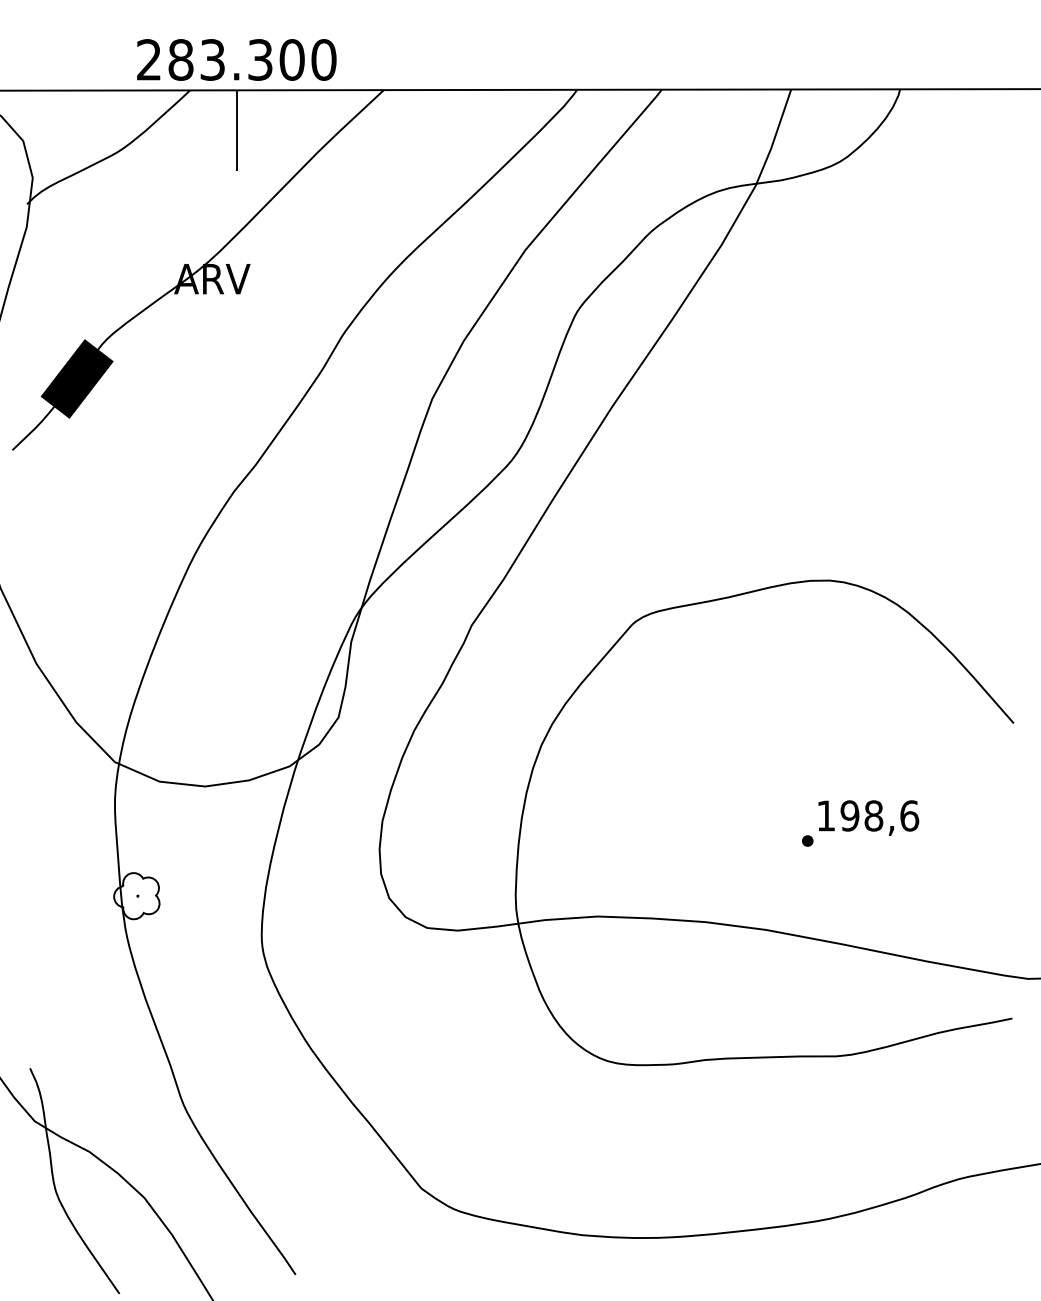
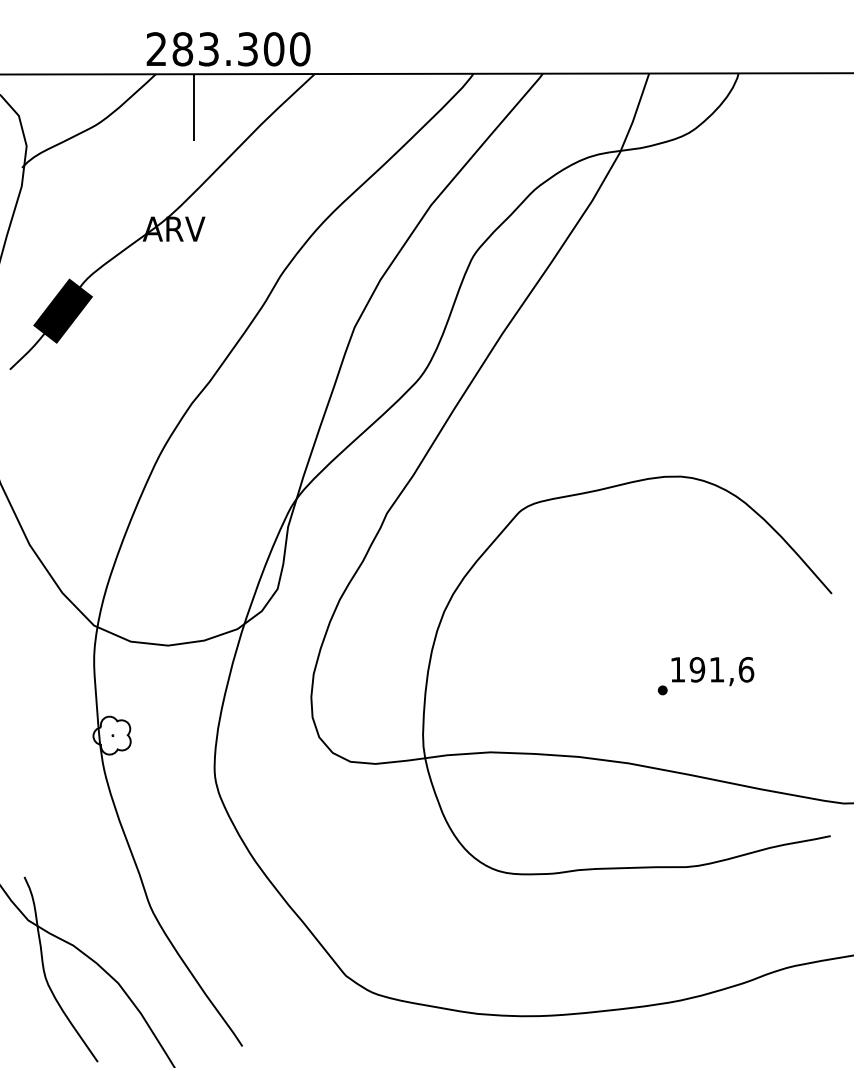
text: (236, 59) -> (228, 48), moved
text: (873, 815) -> (716, 669), 198,6 -> 191,6

